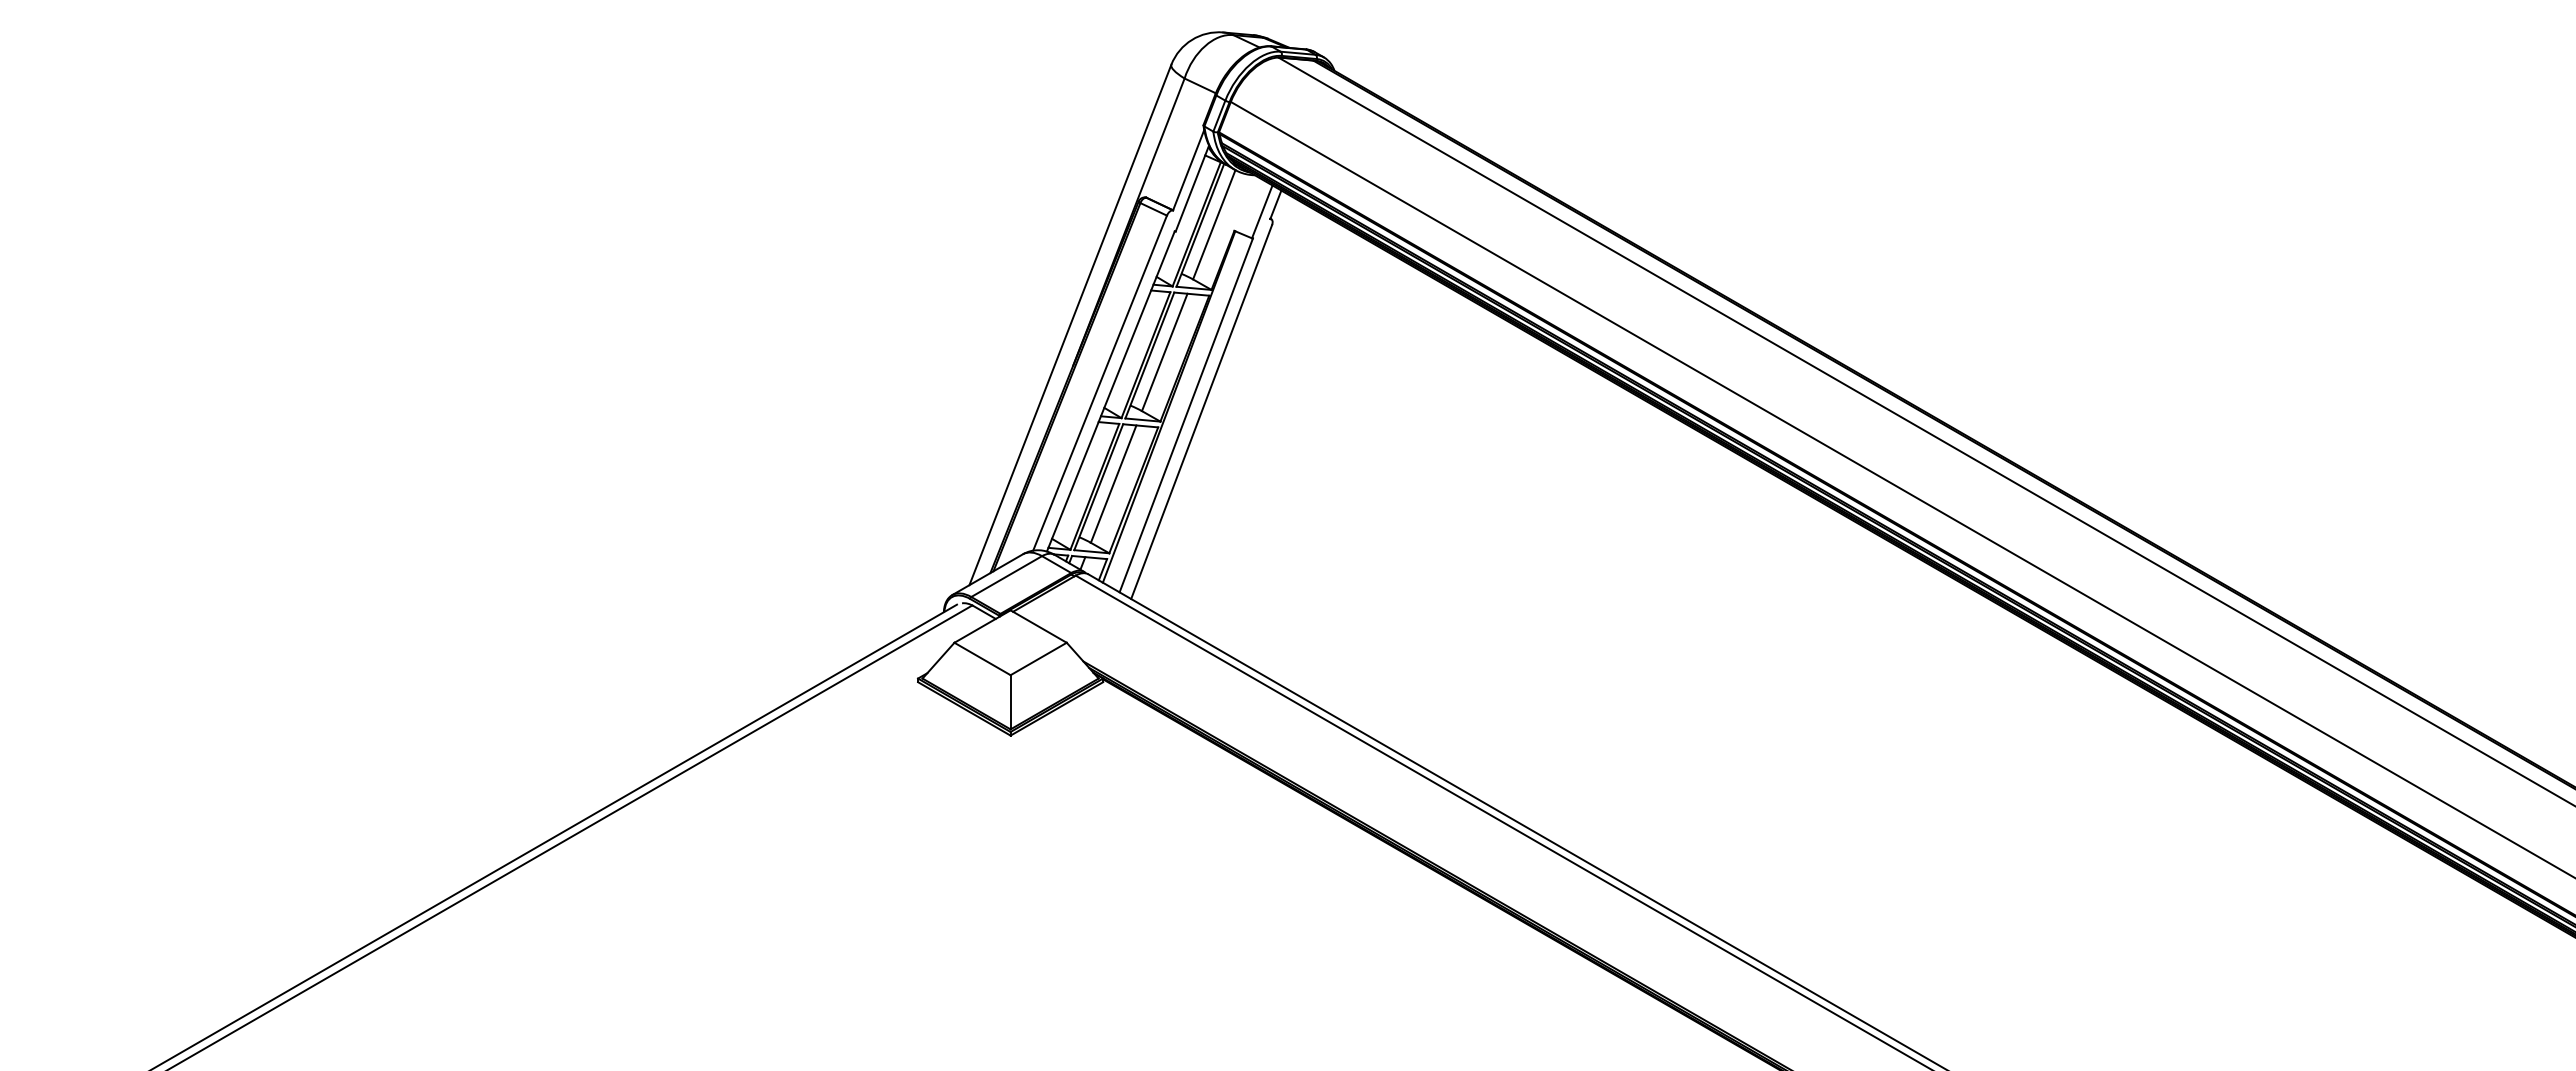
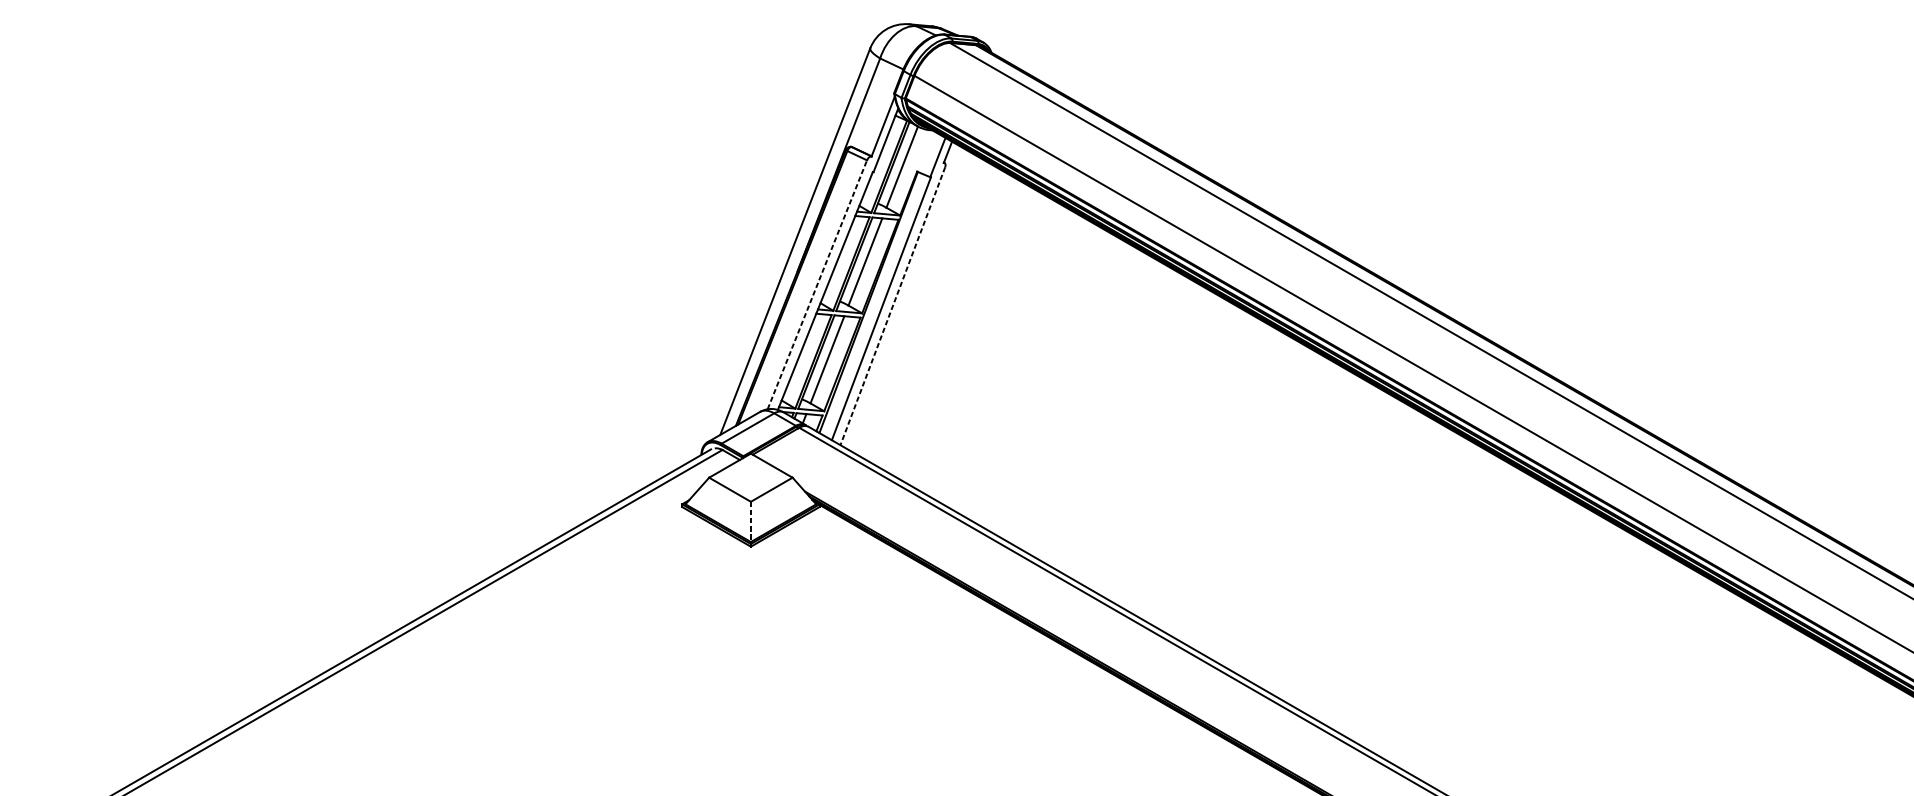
line: (1100, 382) -> (817, 284), solid -> dashed
line: (1201, 412) -> (892, 306), solid -> dashed
line: (1010, 702) -> (750, 522), solid -> dashed

